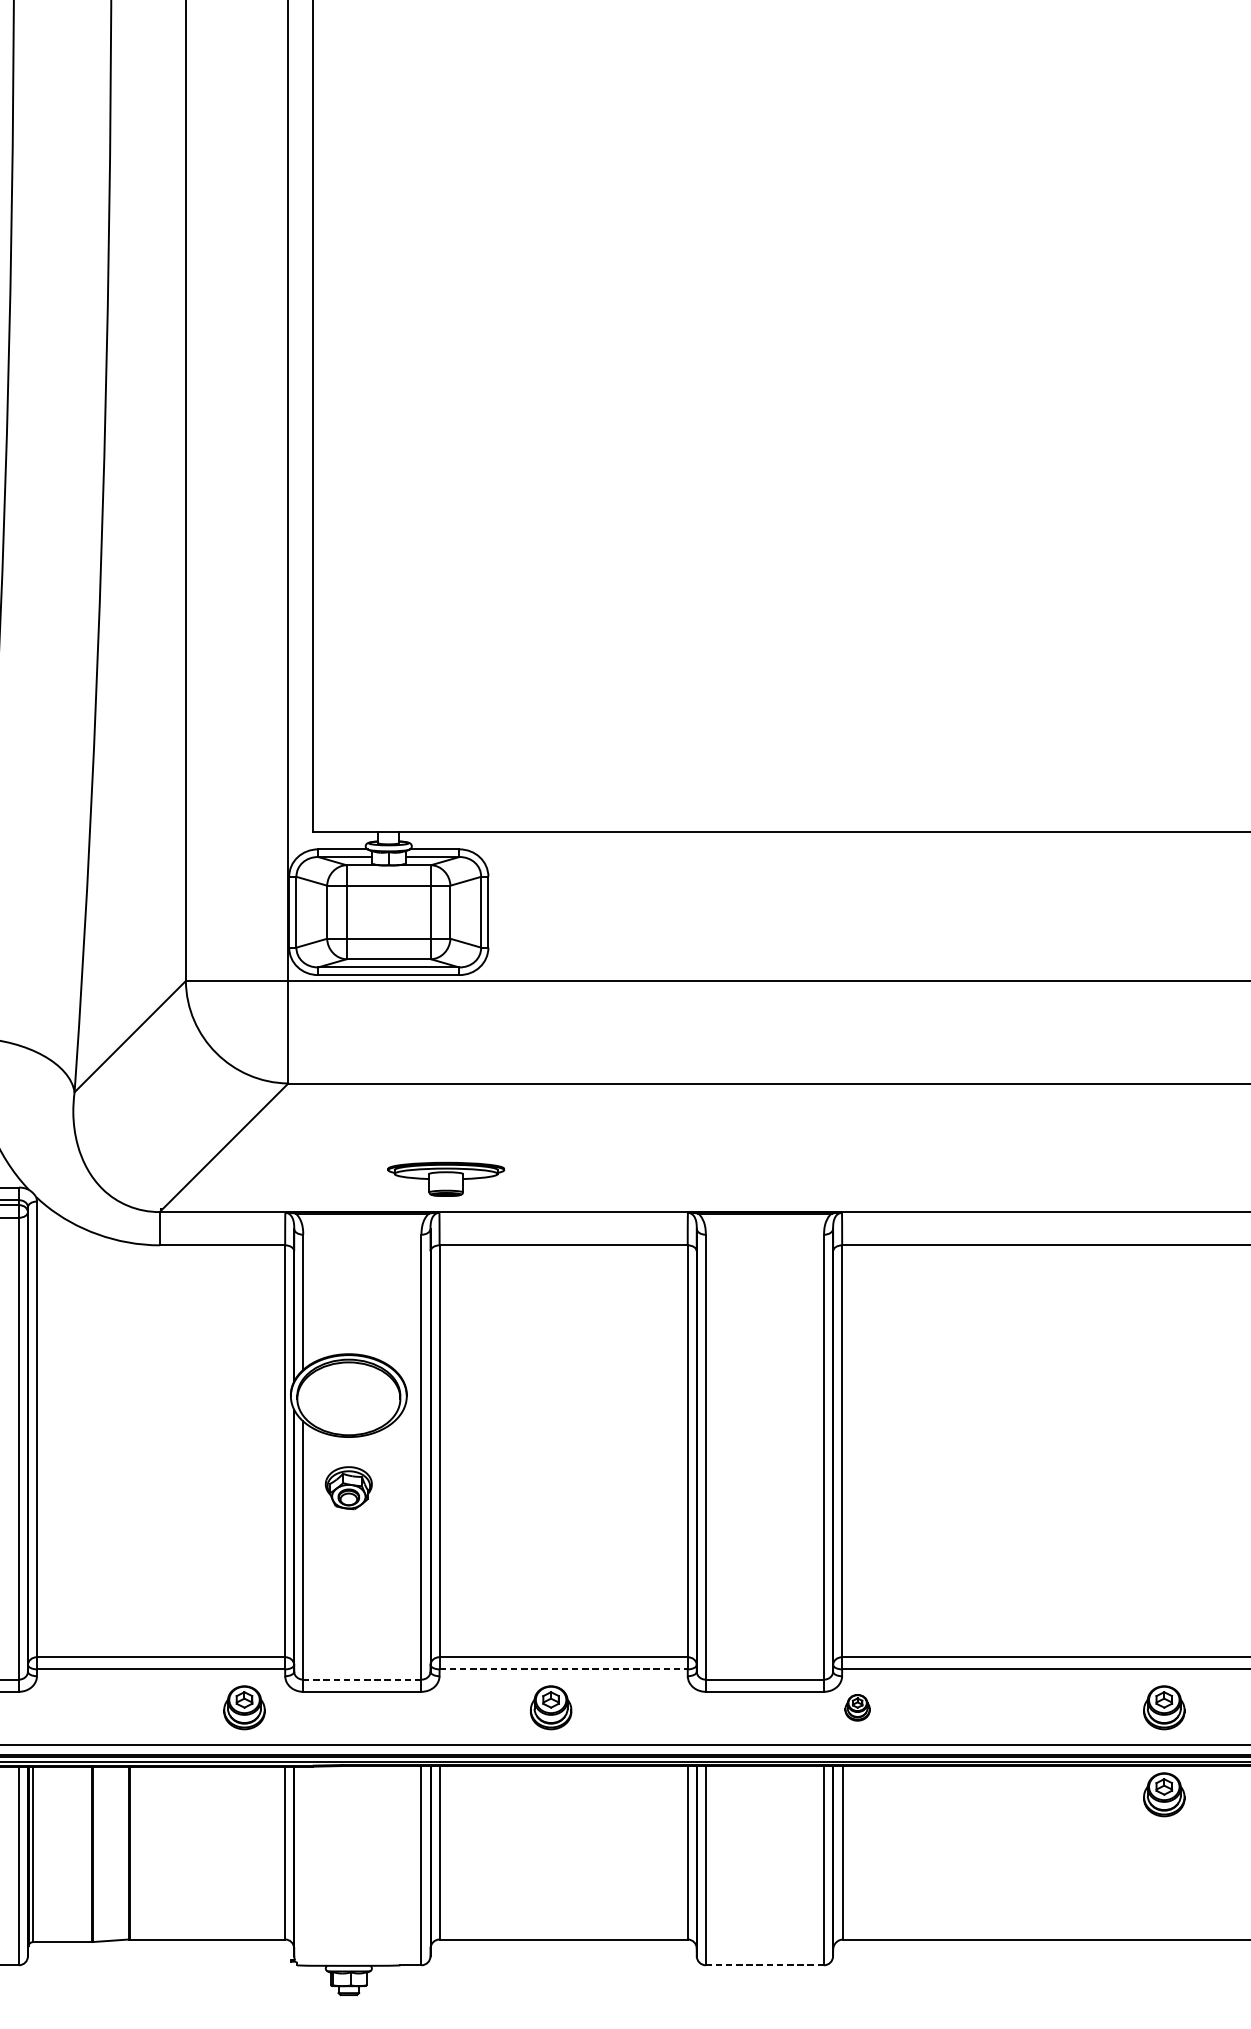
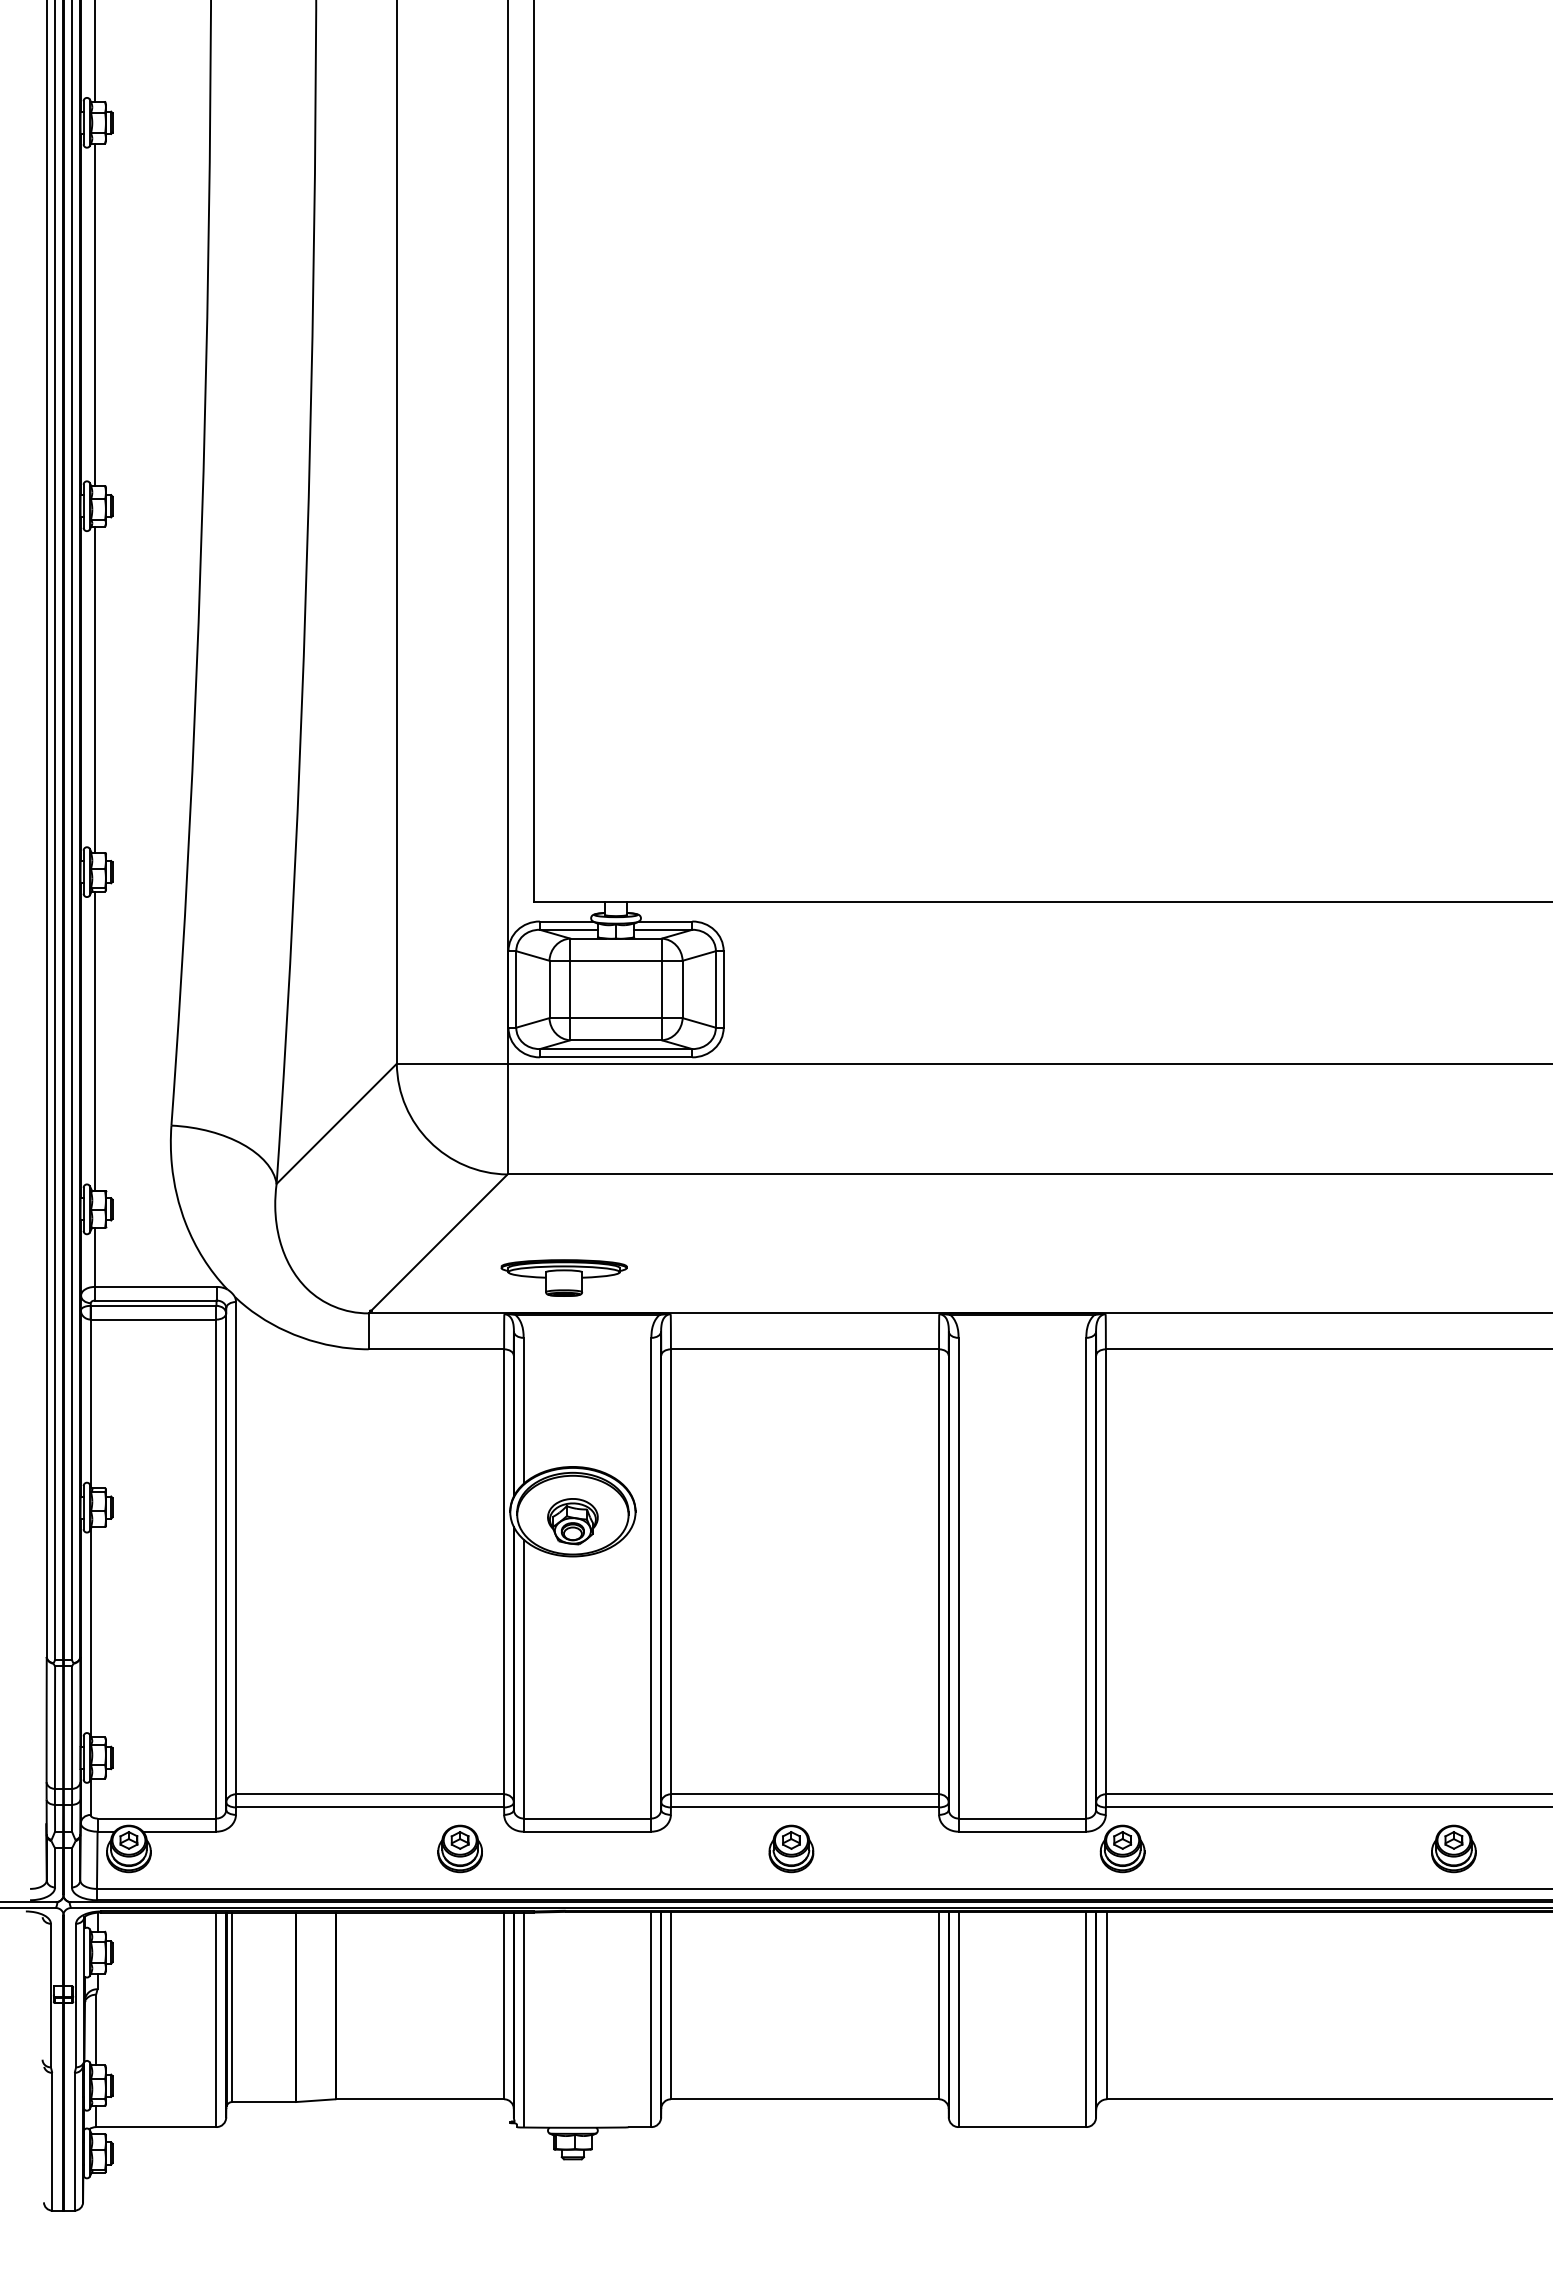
part: (445, 1178) -> (563, 1277), moved
part: (348, 1488) -> (572, 1521), moved
line: (564, 1669) -> (805, 1807), dashed -> solid
line: (362, 1679) -> (587, 1818), dashed -> solid
part: (857, 1707) -> (1122, 1848), size x1.67
part: (1163, 1794) -> (1453, 1942), removed
line: (303, 1865) -> (523, 2019), added
line: (764, 1965) -> (1022, 2127), dashed -> solid

